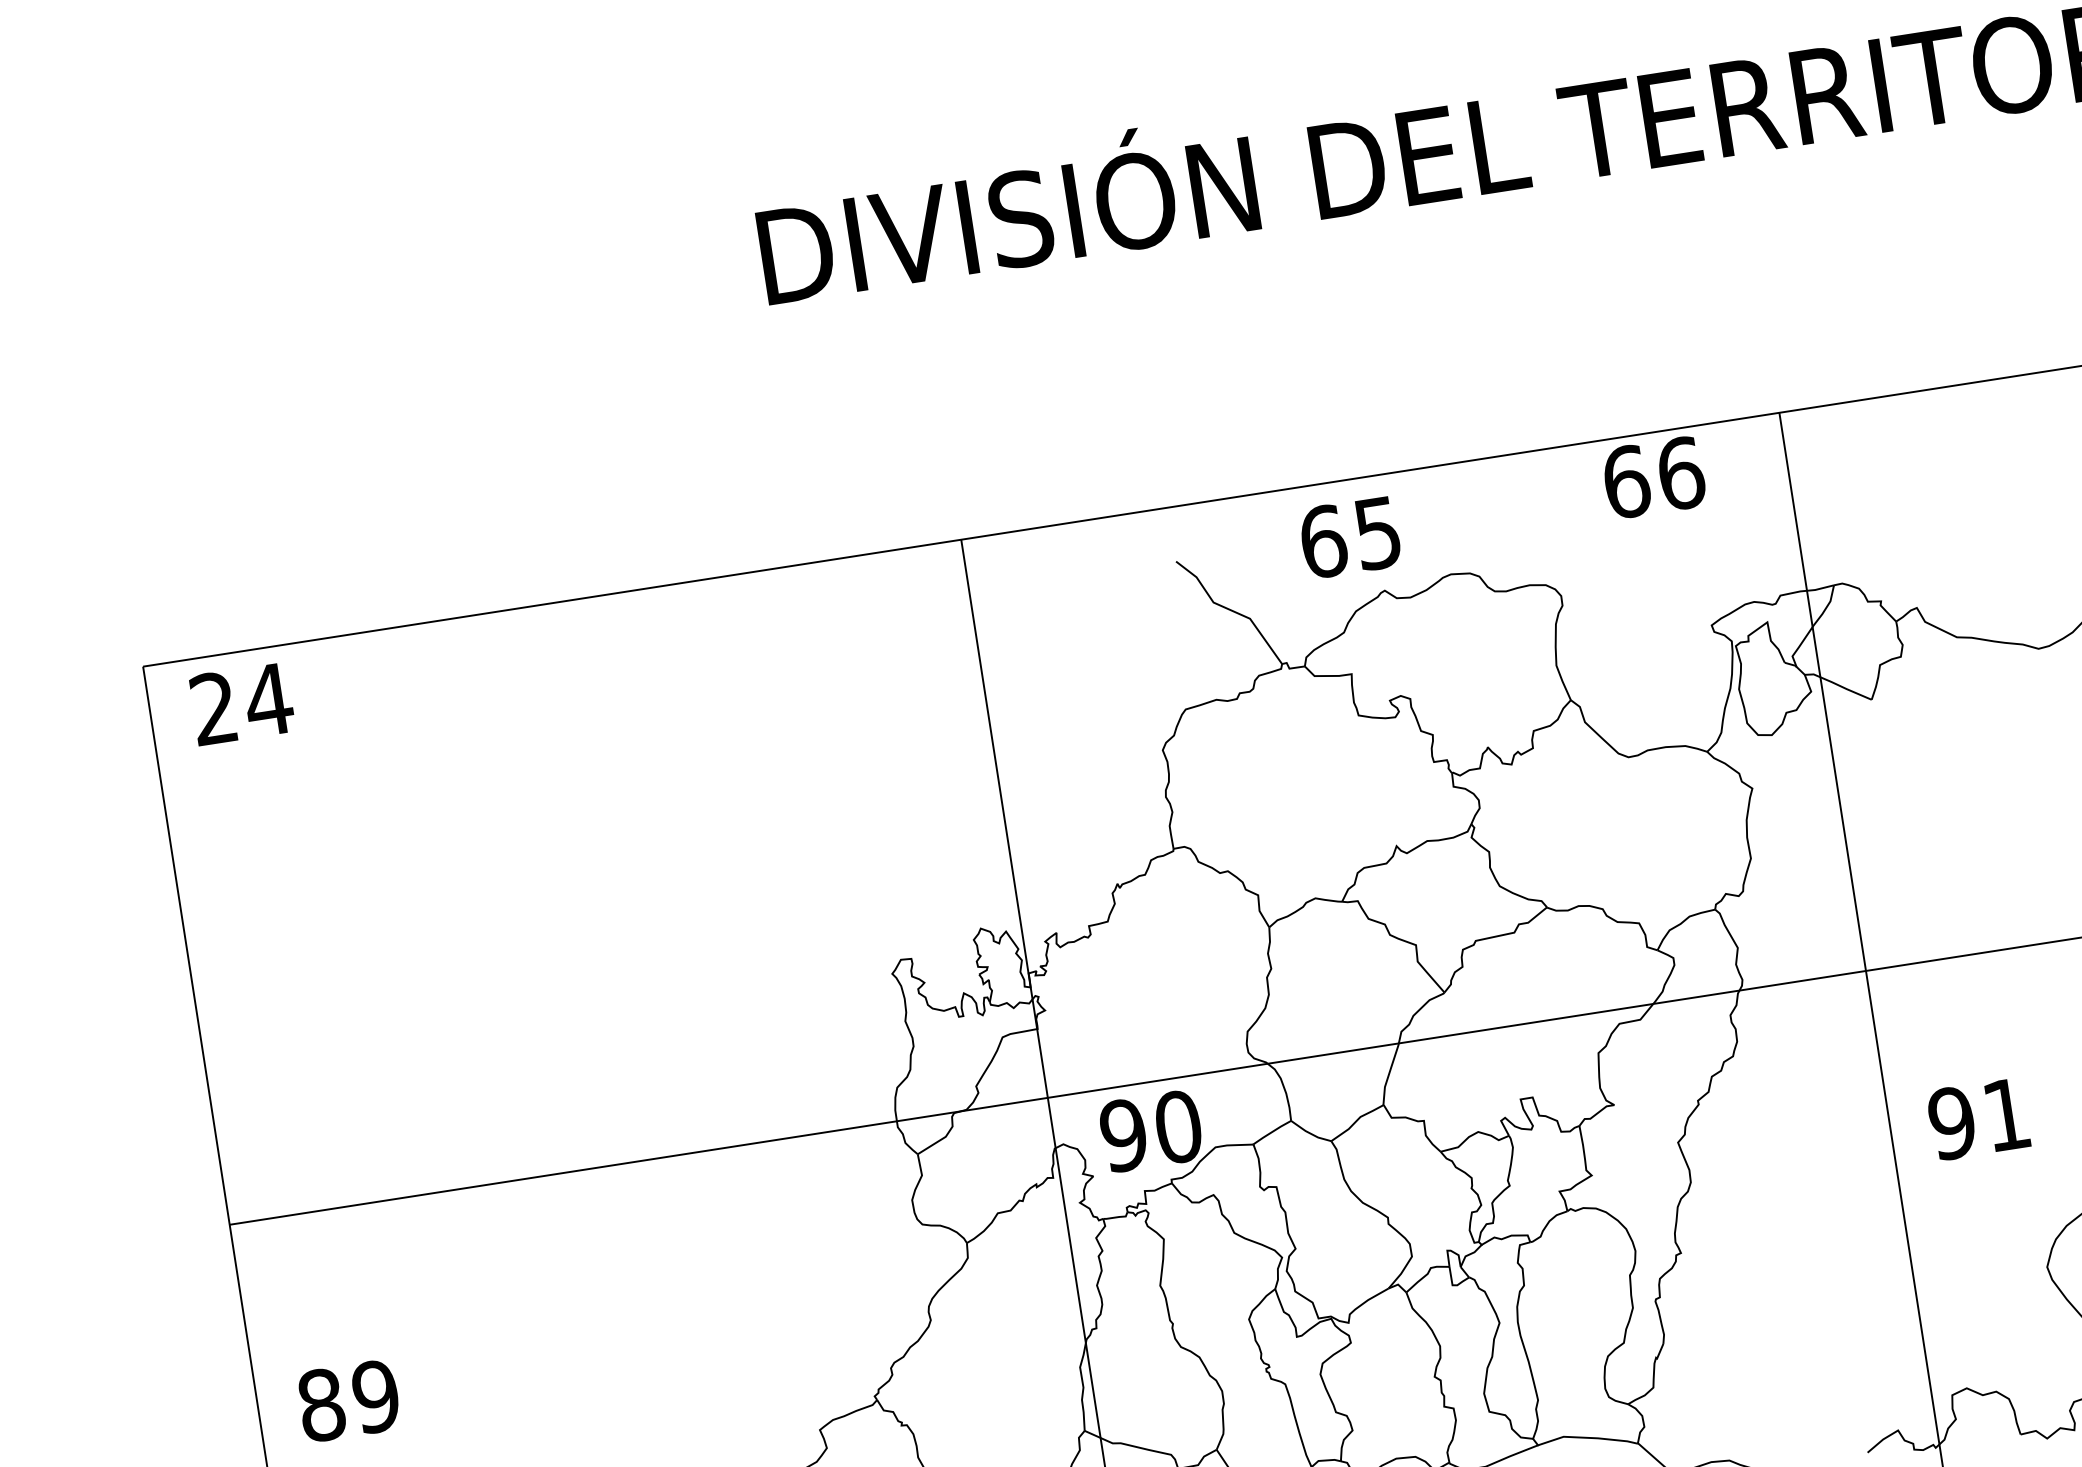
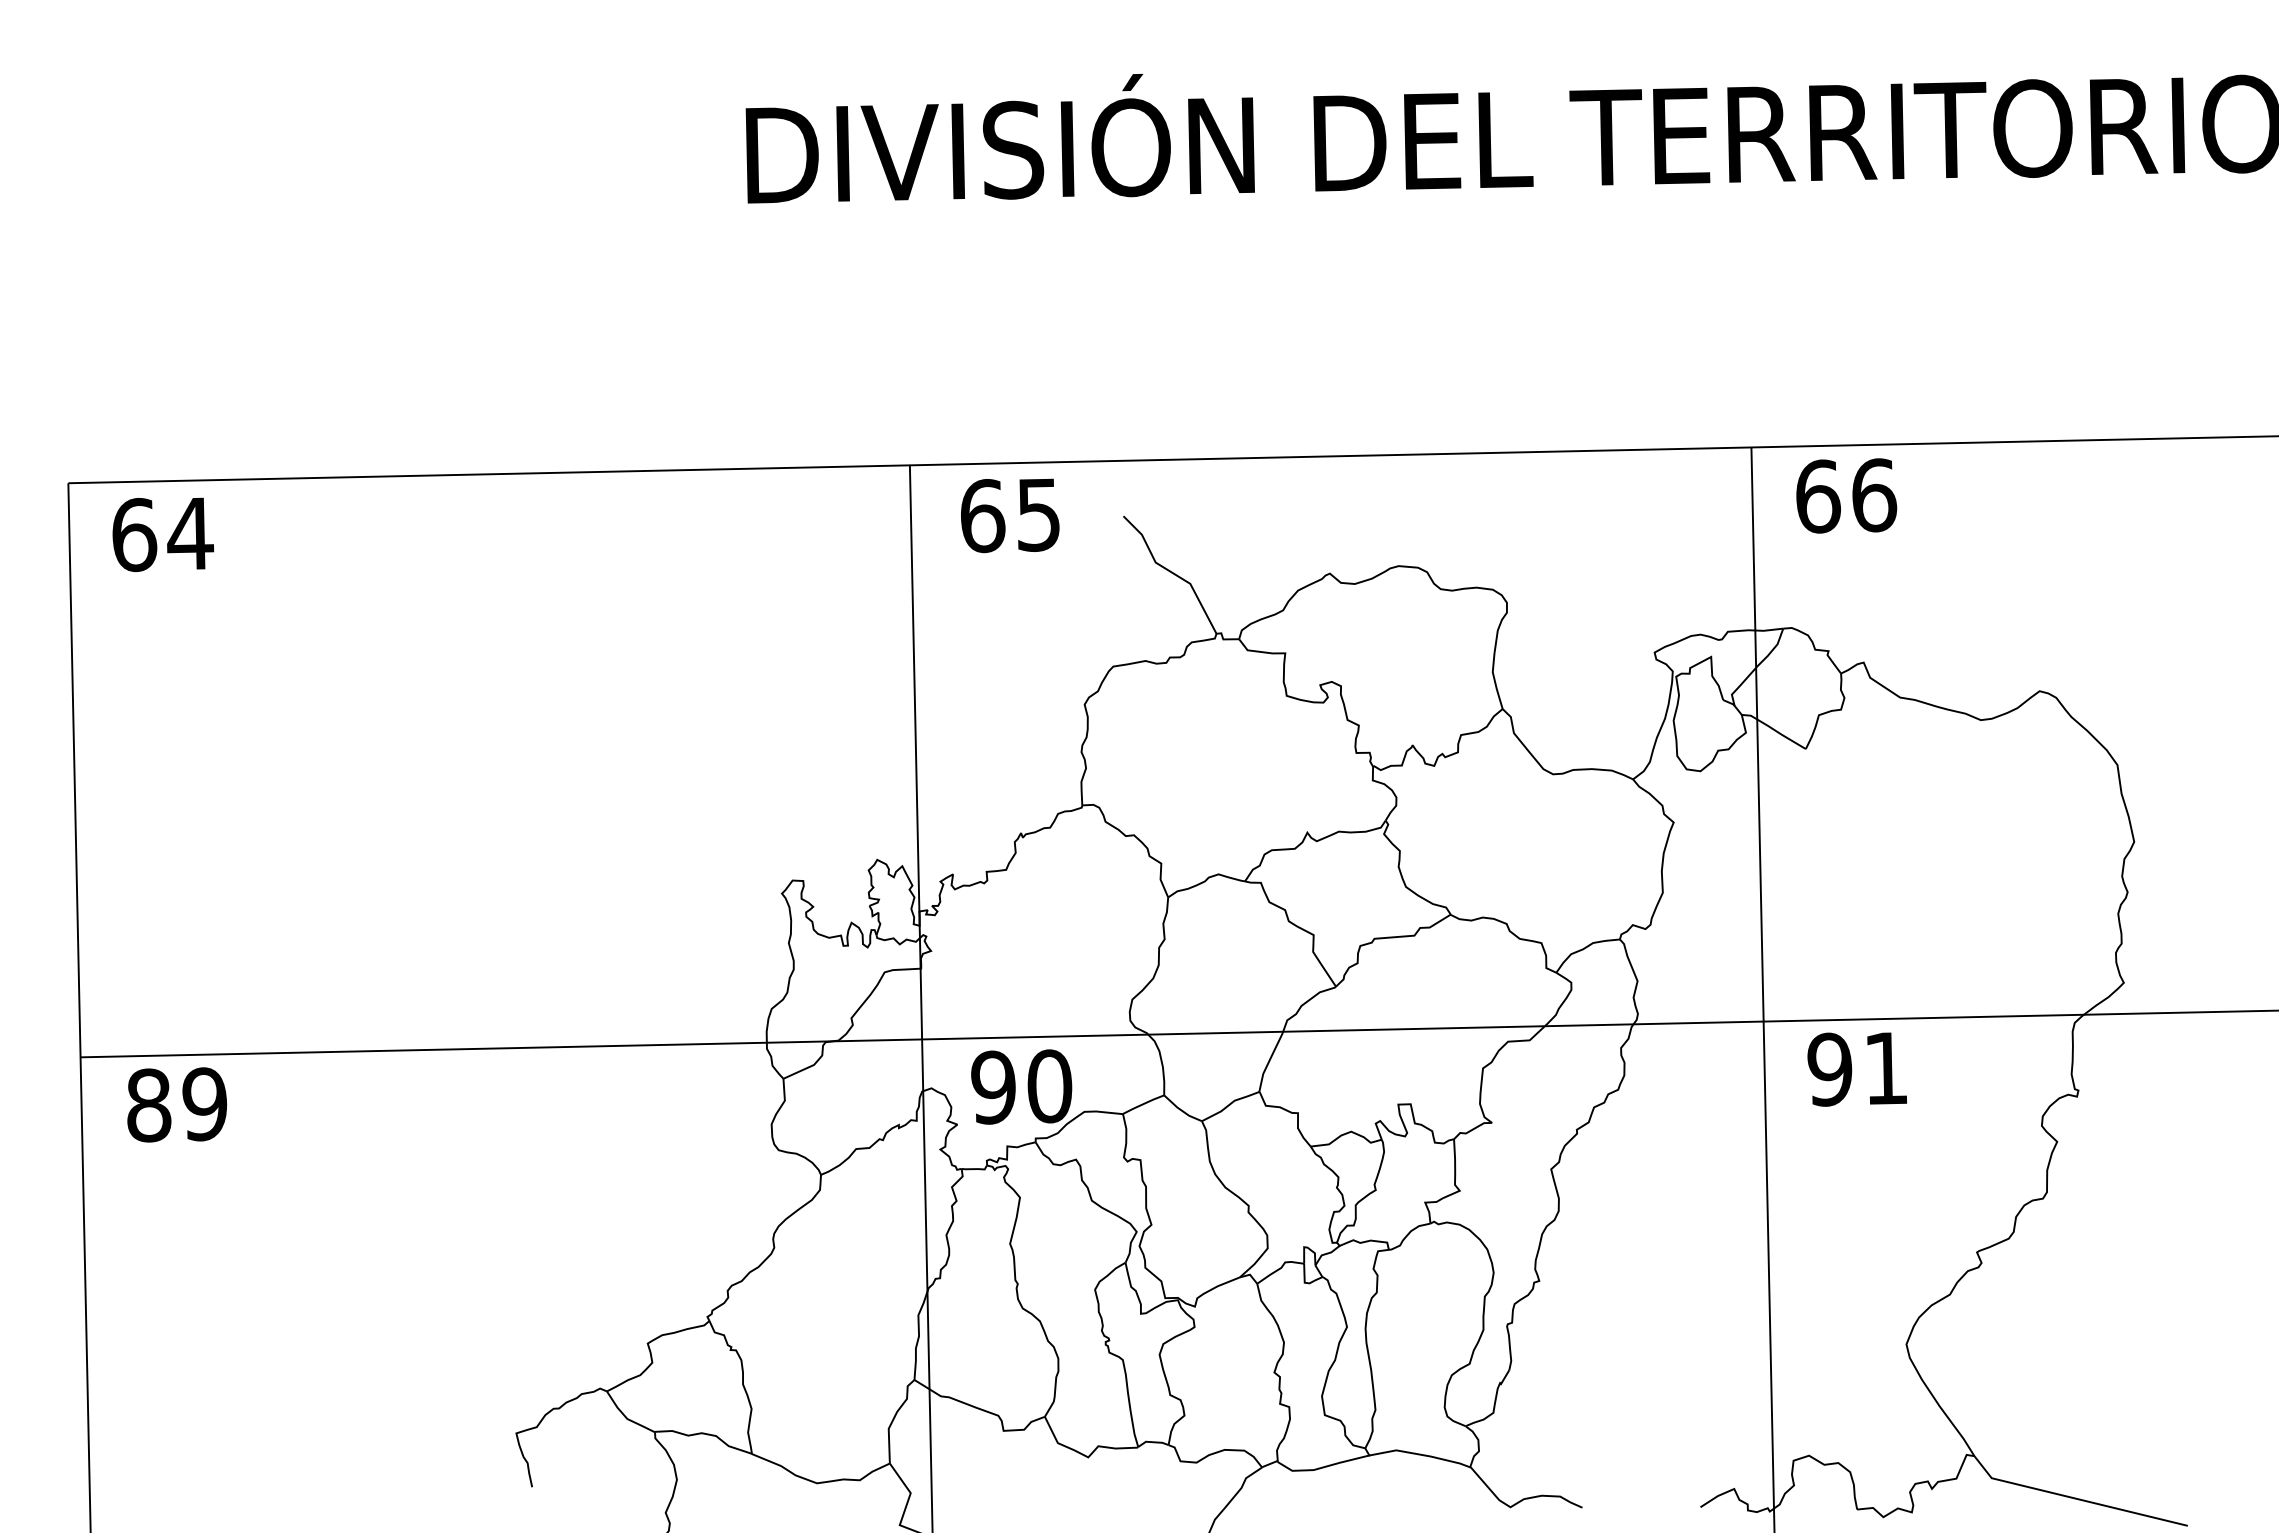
text: (1654, 477) -> (1846, 495), moved
text: (1350, 537) -> (1010, 515), moved
text: (214, 708) -> (134, 535), 24 -> 64
text: (1977, 1119) -> (1856, 1069), moved
text: (348, 1400) -> (176, 1104), moved

